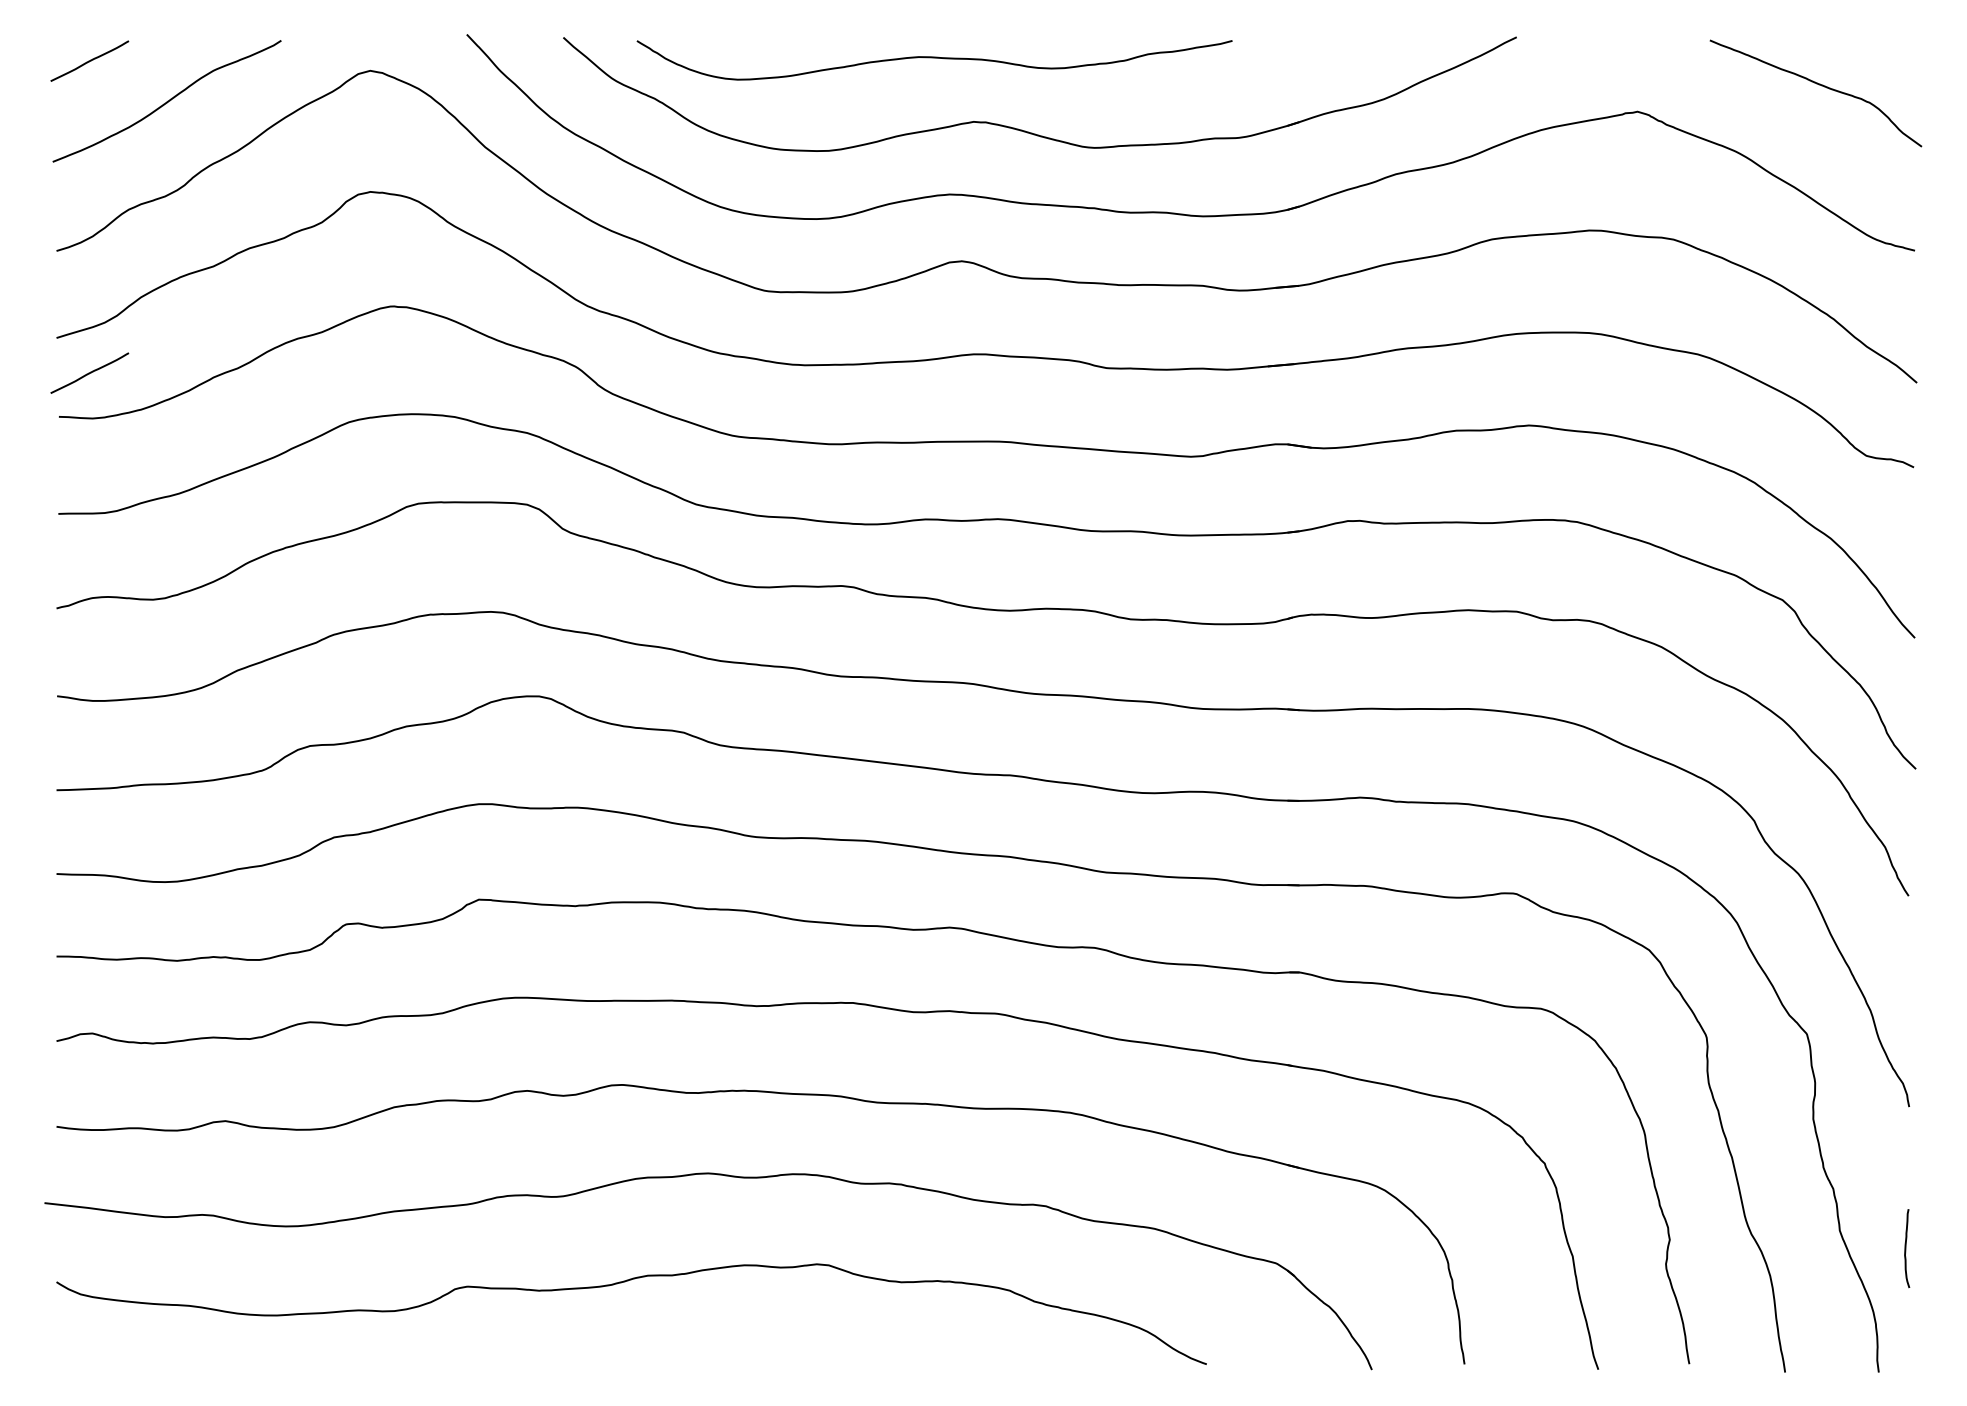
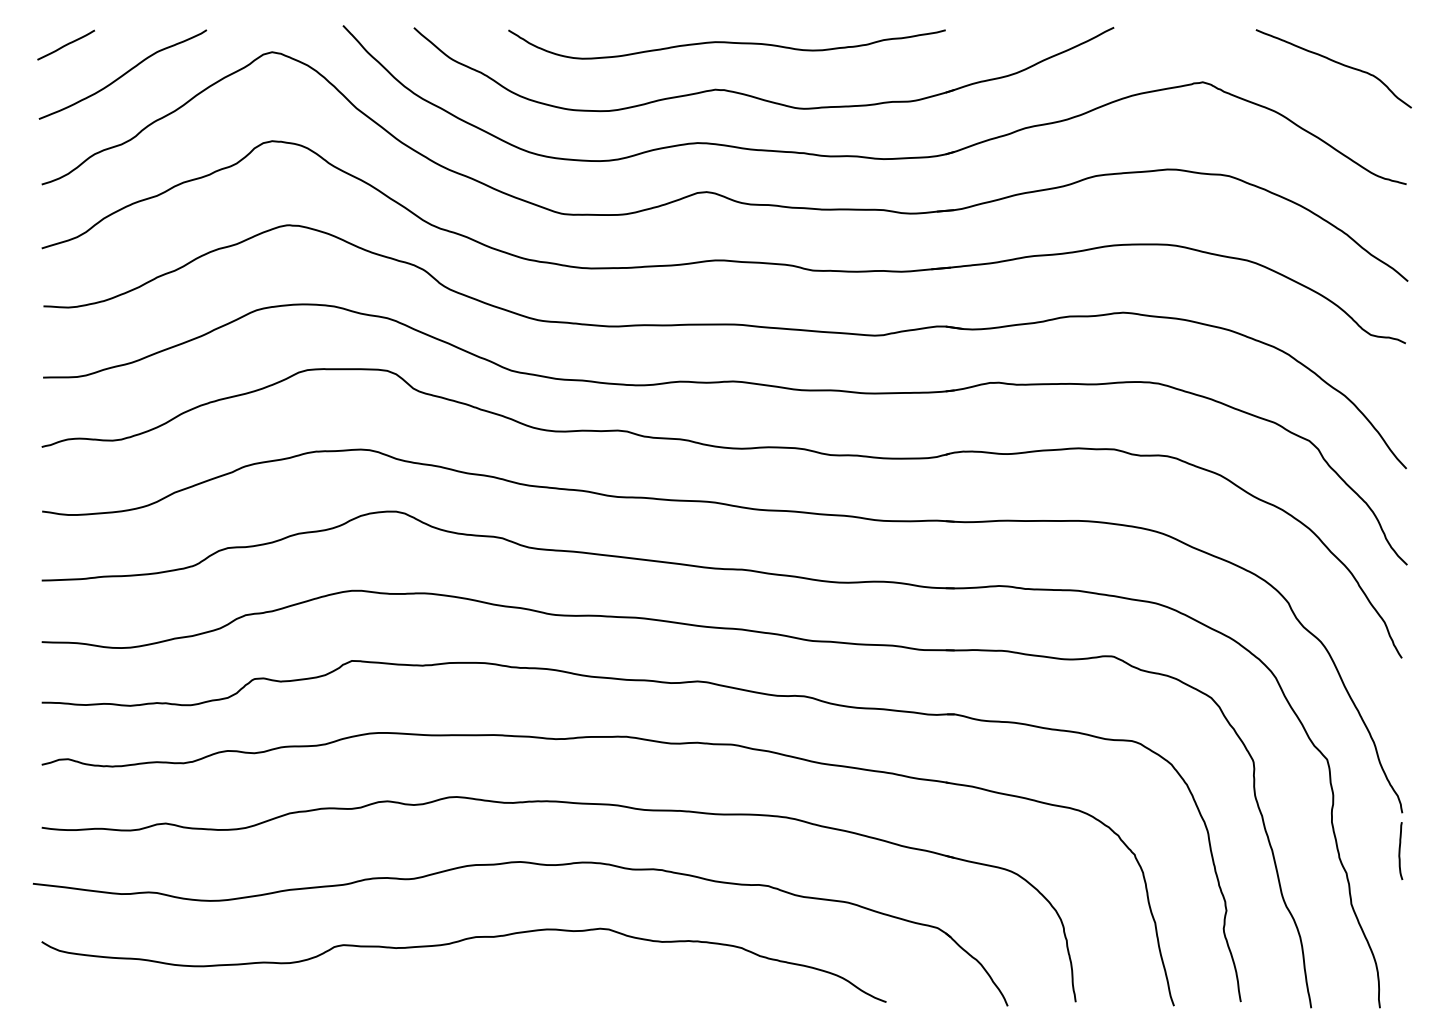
curve: (934, 58) -> (726, 43), moved
line: (89, 372) -> (65, 273), removed
curve: (1906, 1248) -> (1400, 851), moved

